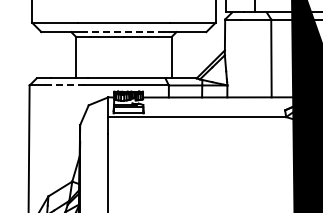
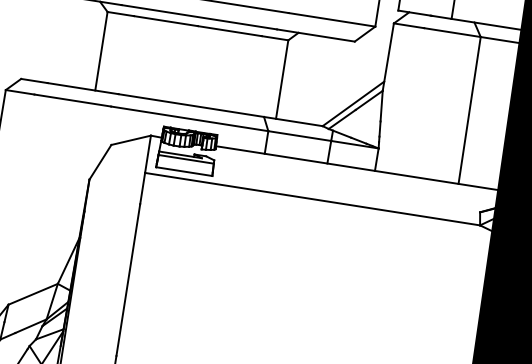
line: (123, 32) -> (198, 17), dashed -> solid
line: (64, 85) -> (71, 100), dashed -> solid

